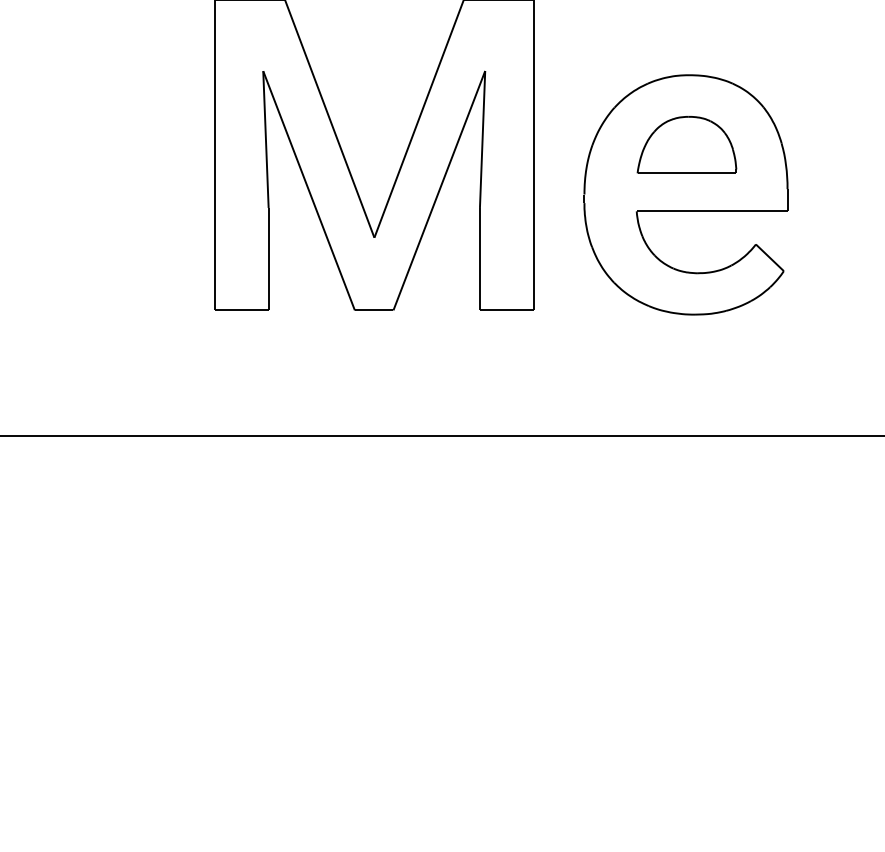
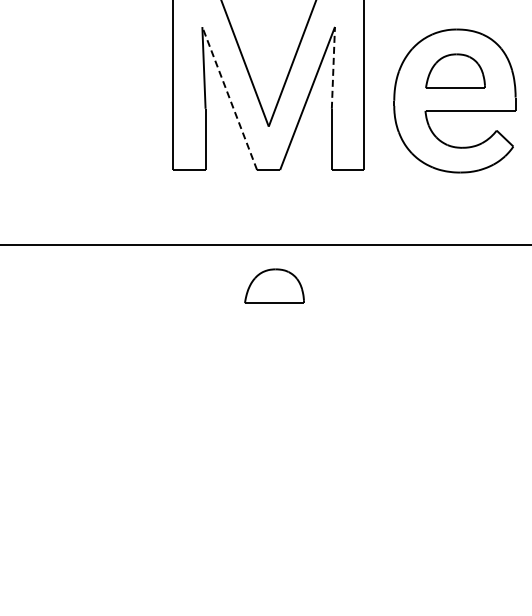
line: (482, 138) -> (333, 67), solid -> dashed
line: (308, 190) -> (229, 98), solid -> dashed
part: (383, 503) -> (274, 285), added

